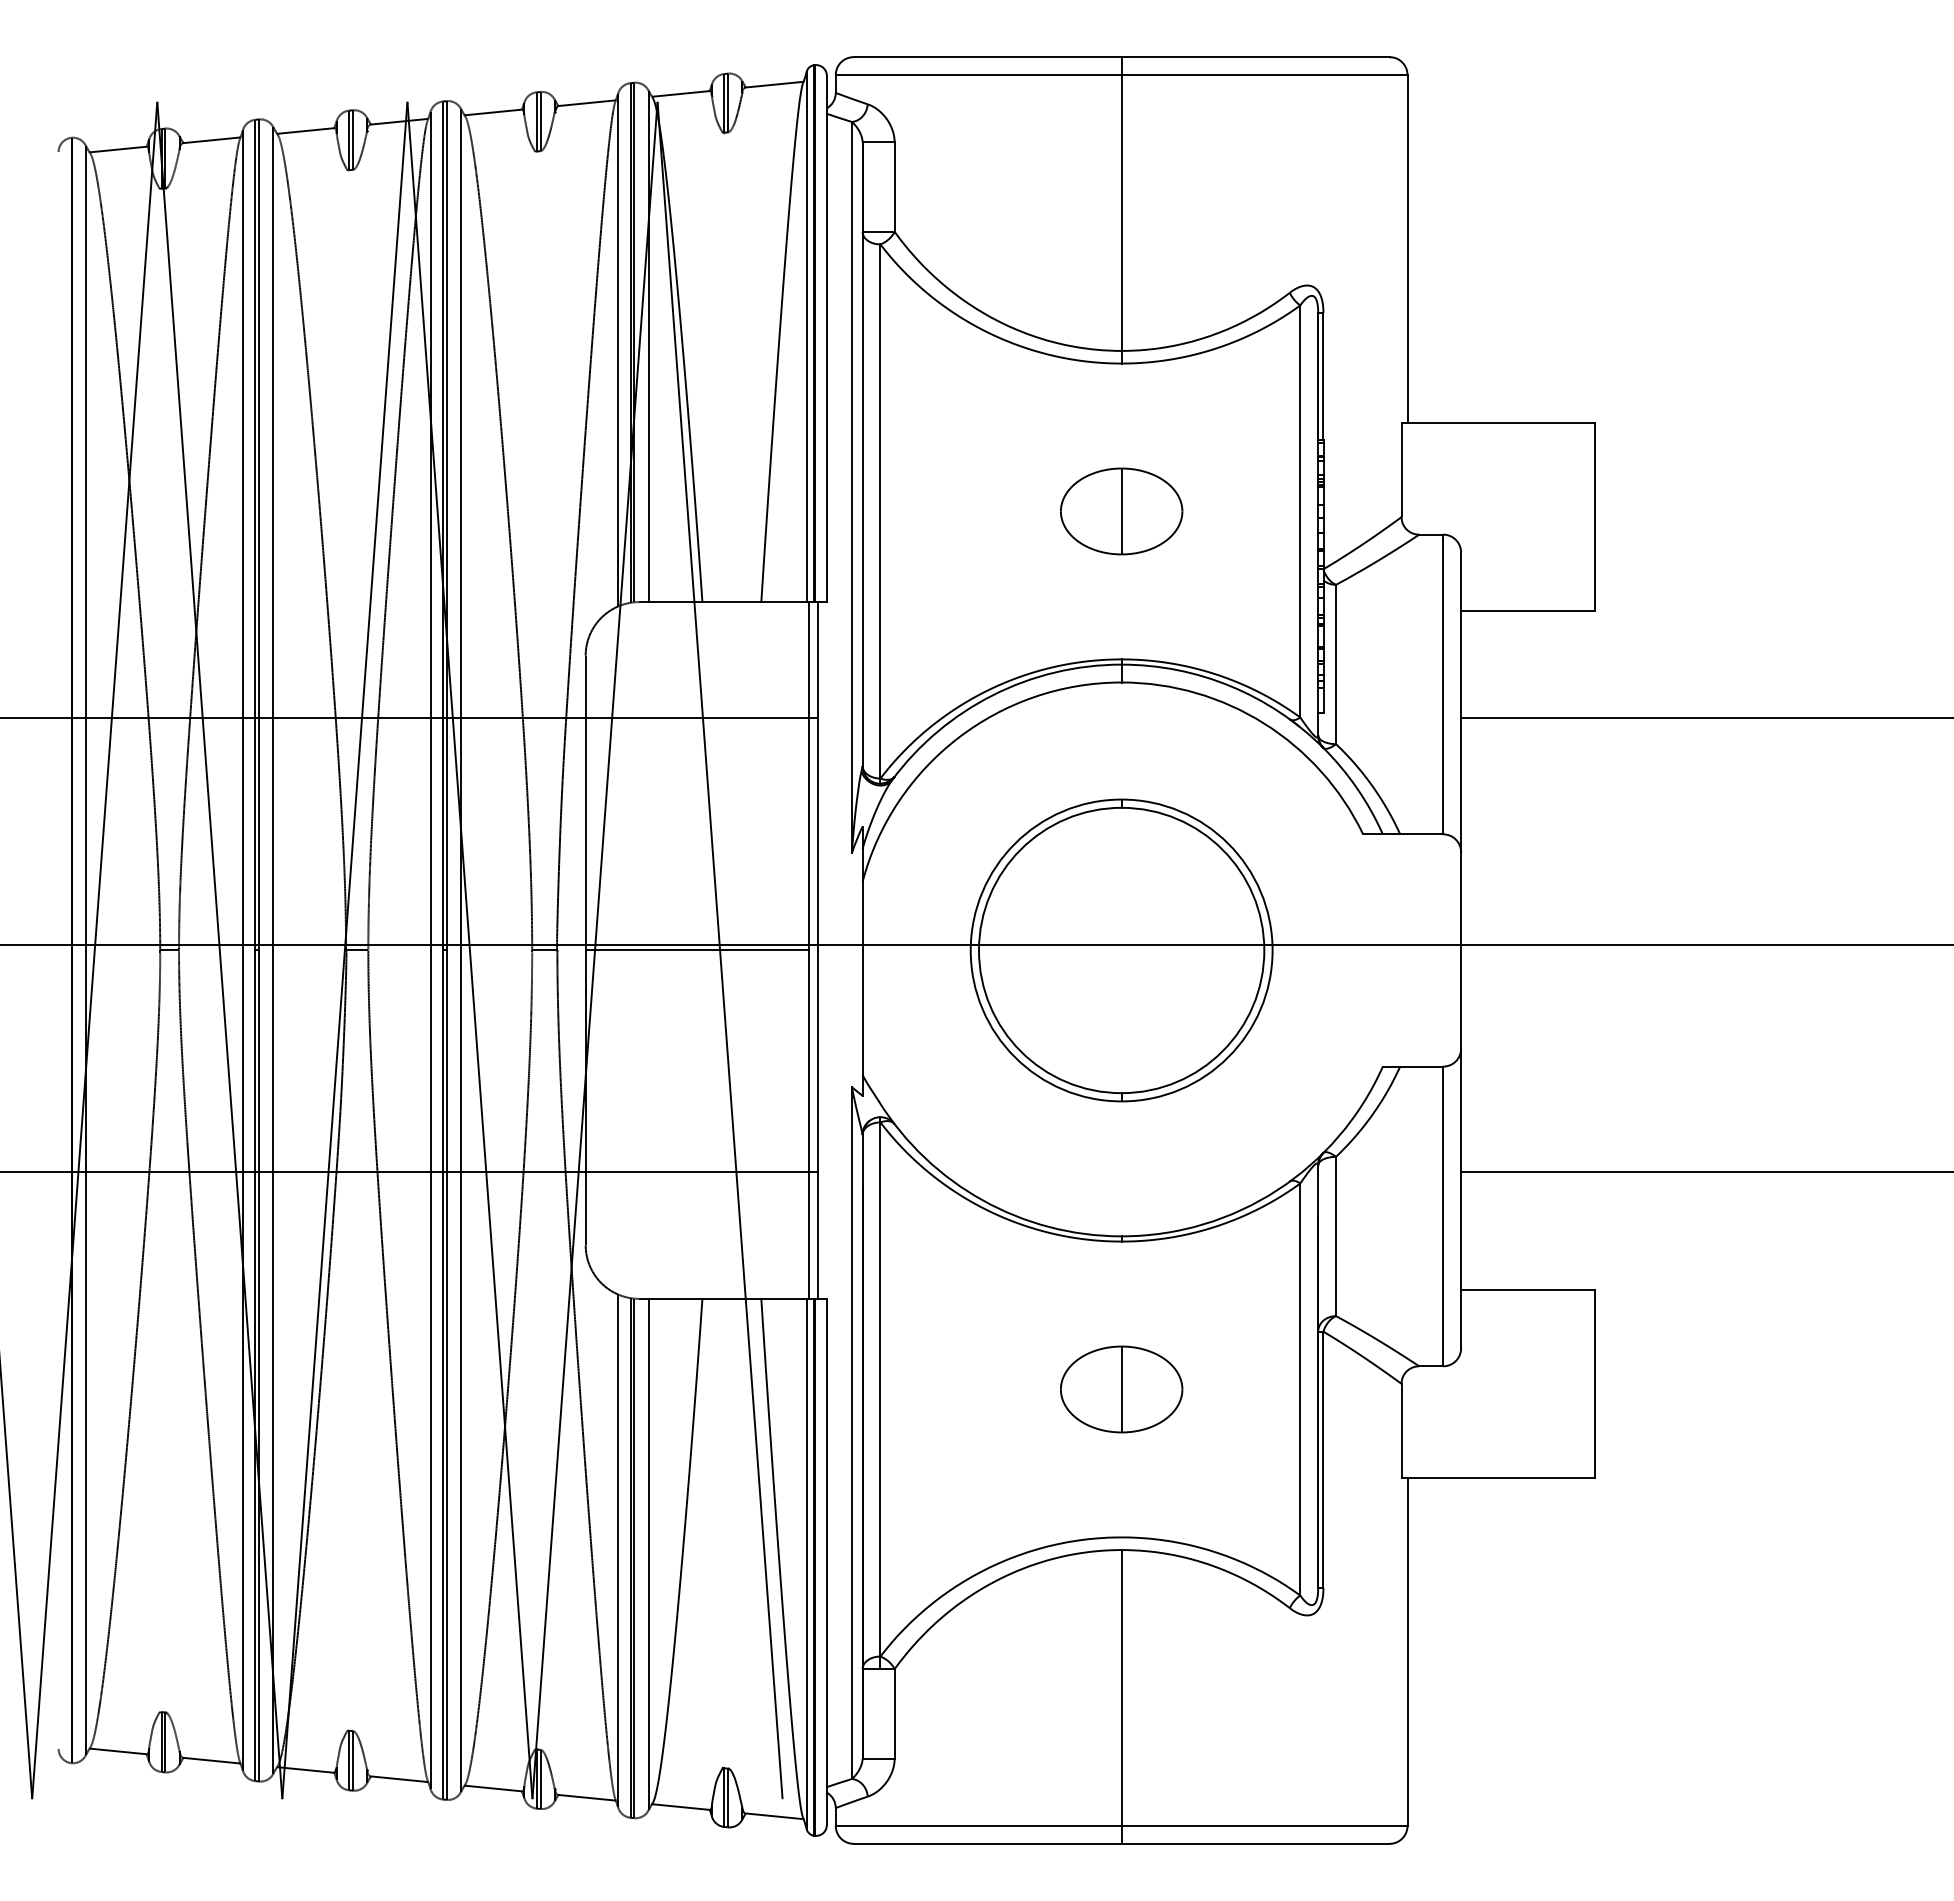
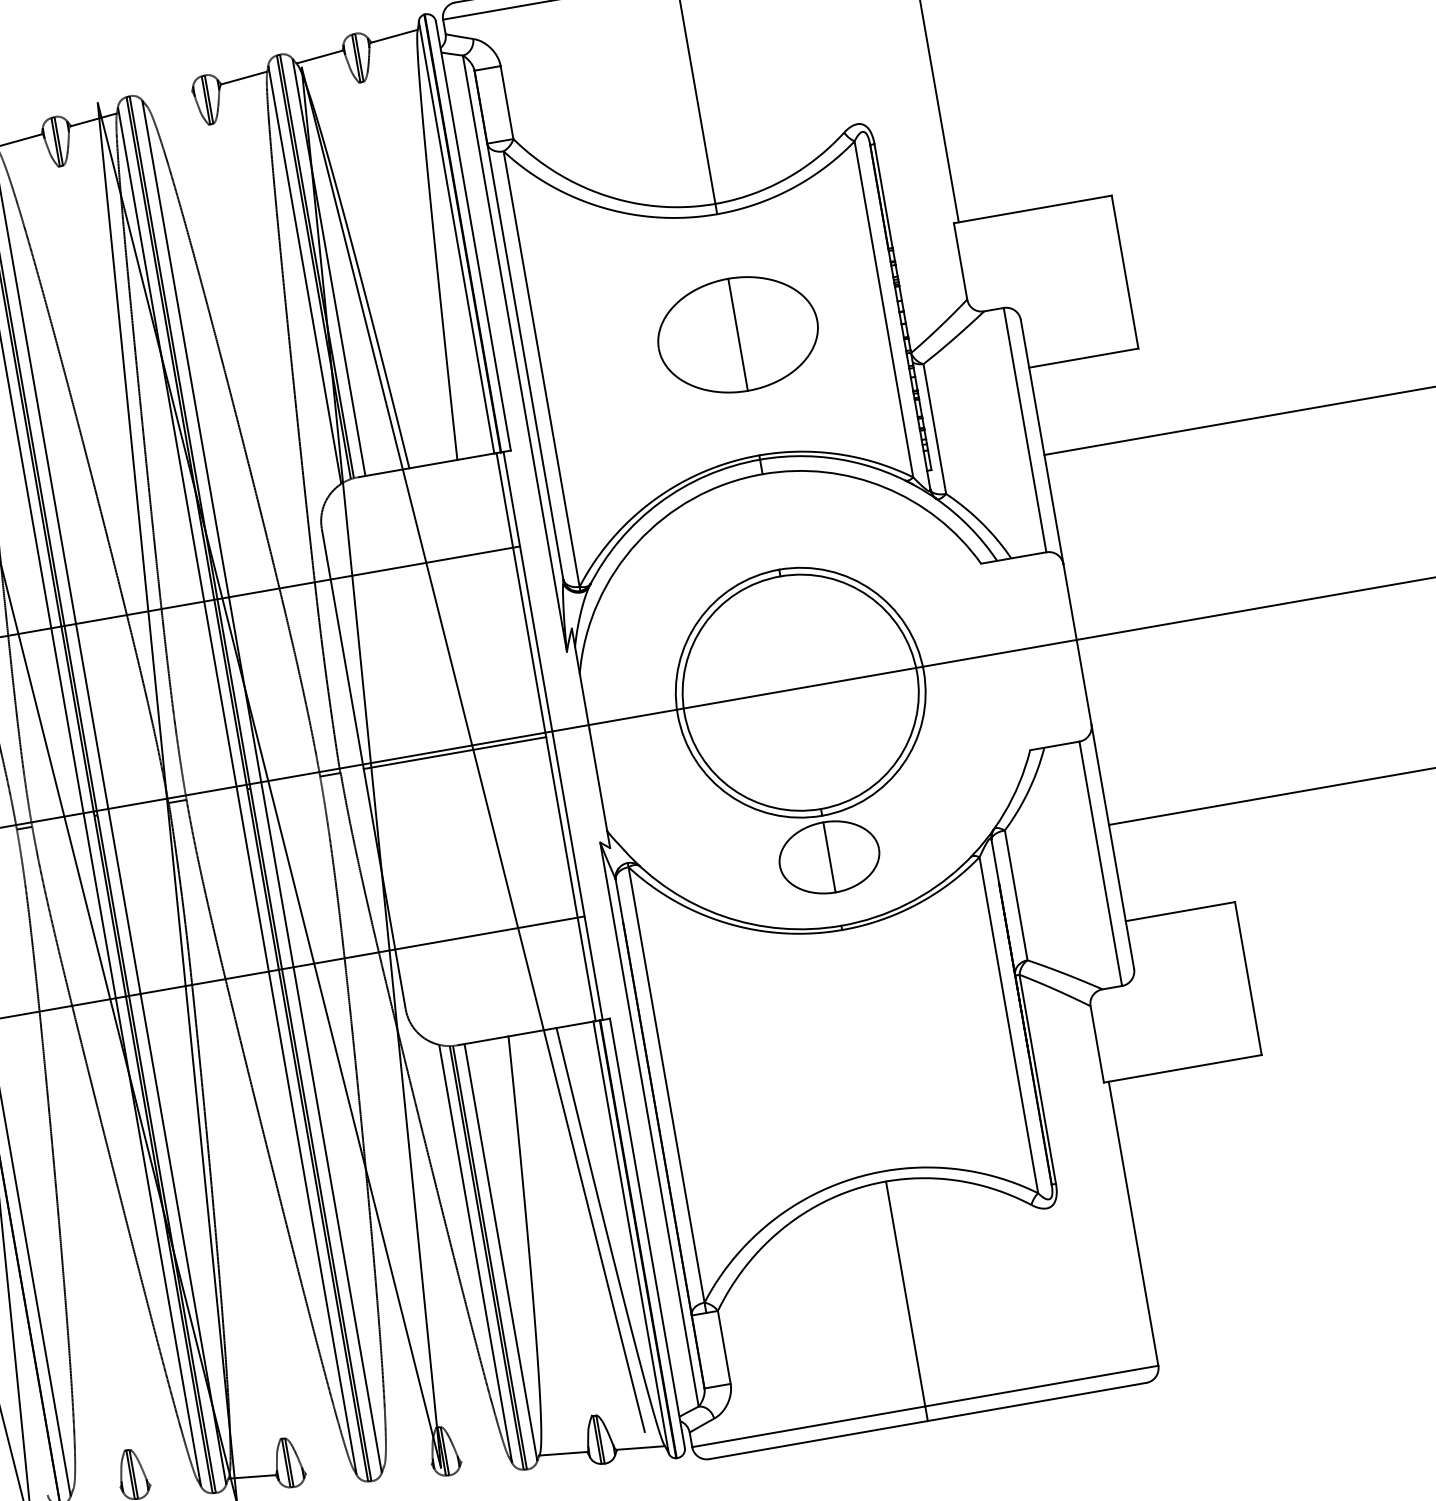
line: (493, 112) -> (169, 98), removed
part: (1121, 511) -> (738, 334), size x1.6
part: (1121, 1389) -> (829, 857), moved
line: (118, 1751) -> (96, 1488), removed
line: (211, 1760) -> (173, 1482), removed
line: (399, 1779) -> (329, 1471), removed
line: (493, 1788) -> (407, 1465), removed
line: (586, 1797) -> (484, 1459), removed

